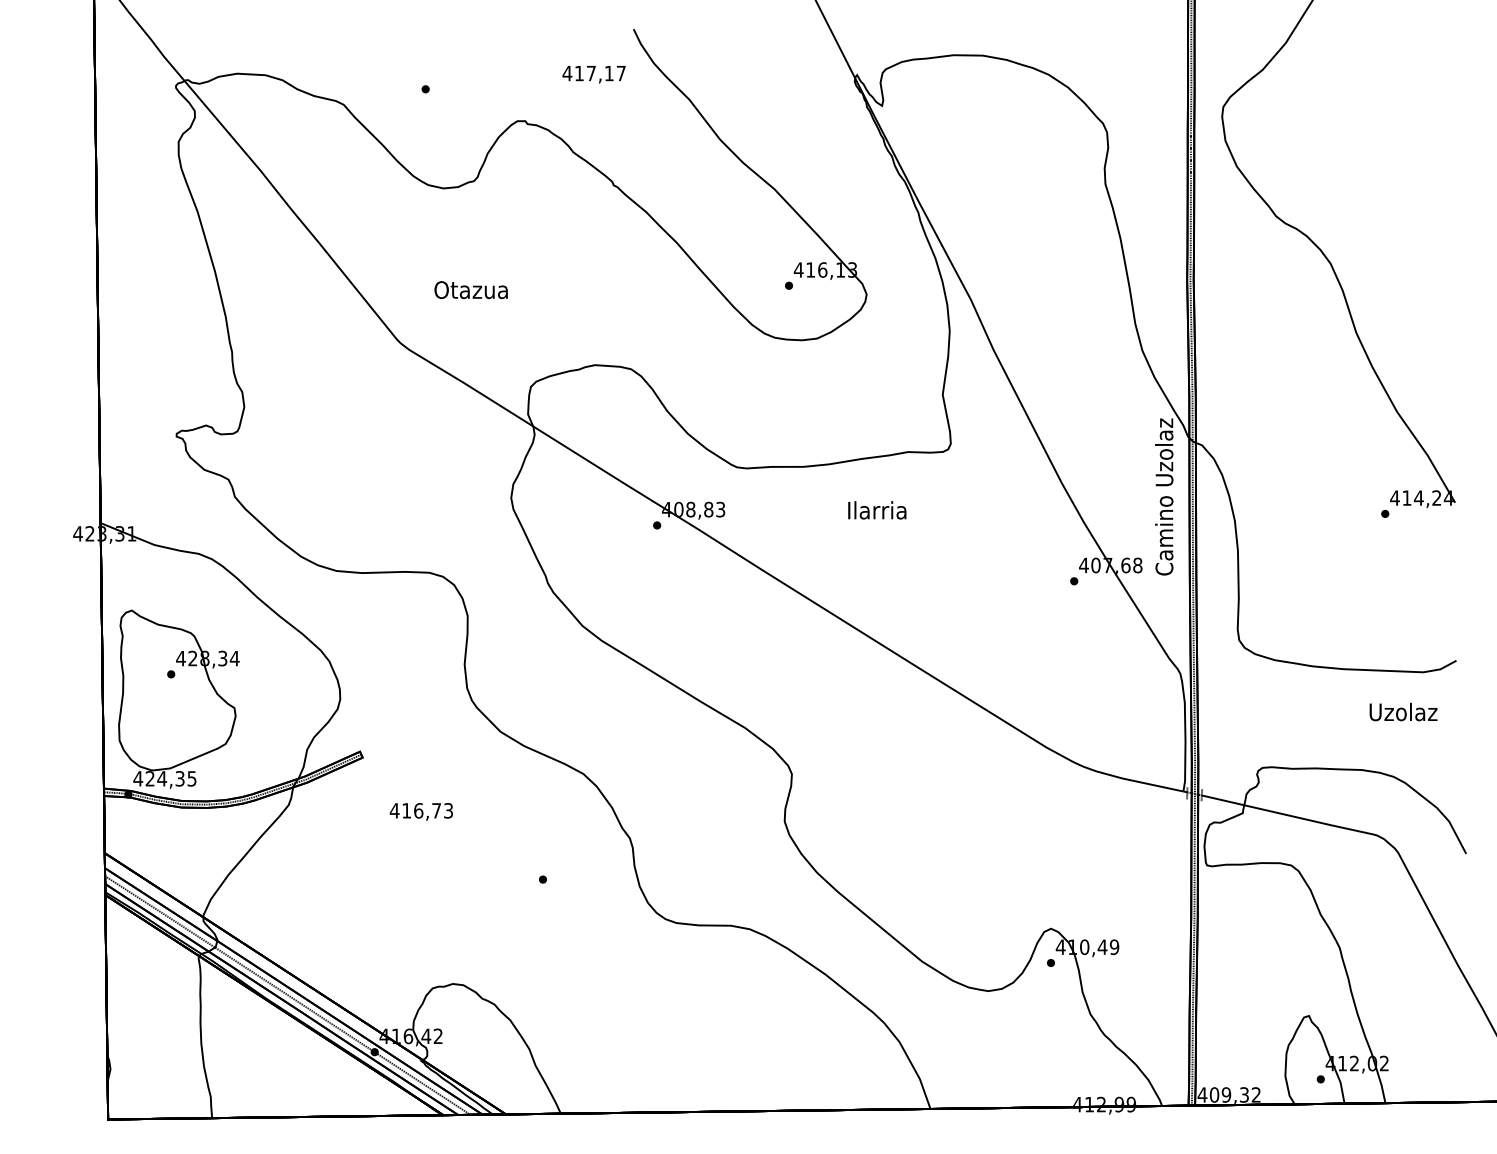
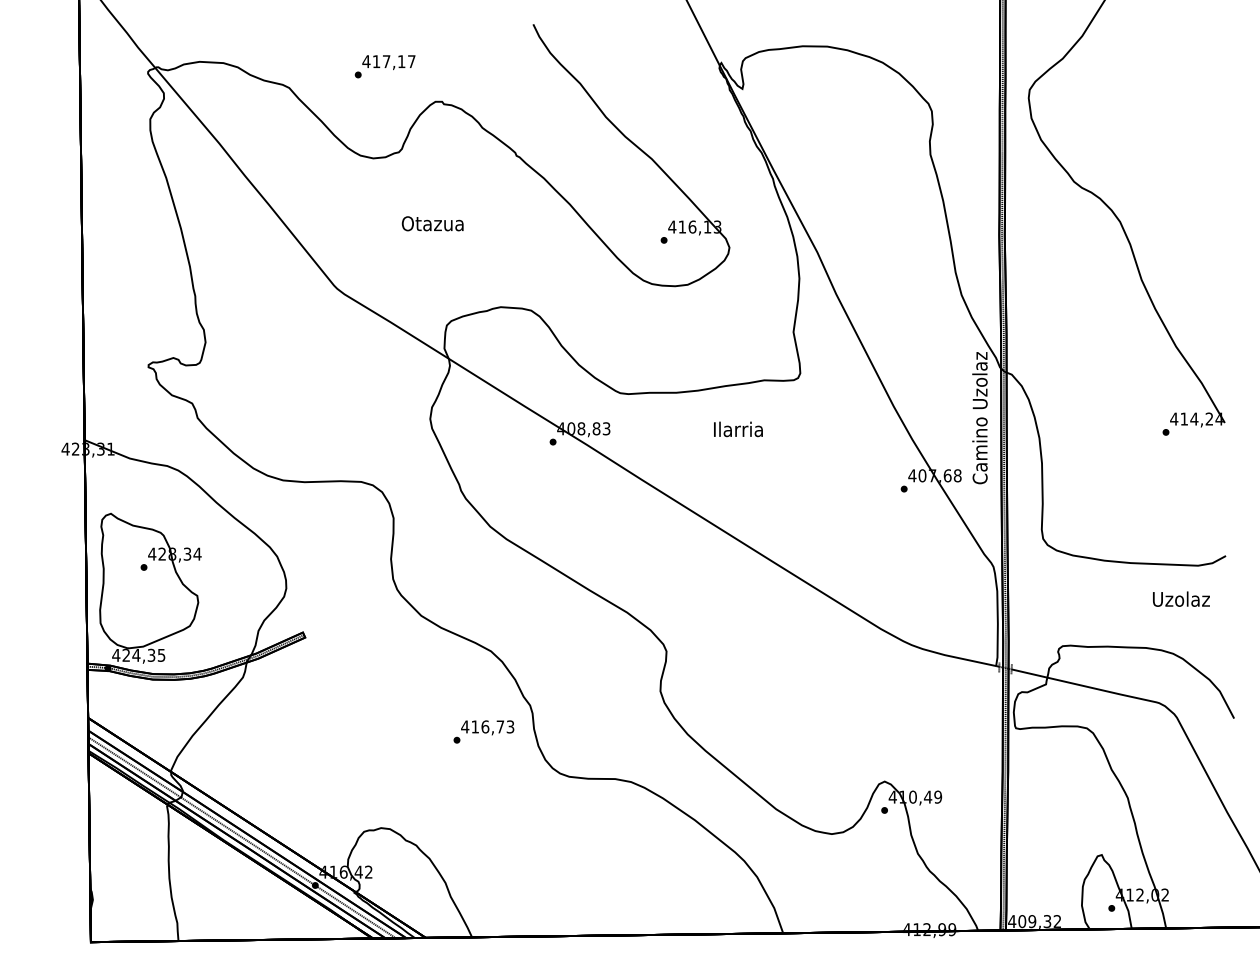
text: (593, 74) -> (388, 62), moved
text: (470, 289) -> (432, 223), moved
text: (420, 811) -> (486, 727), moved

